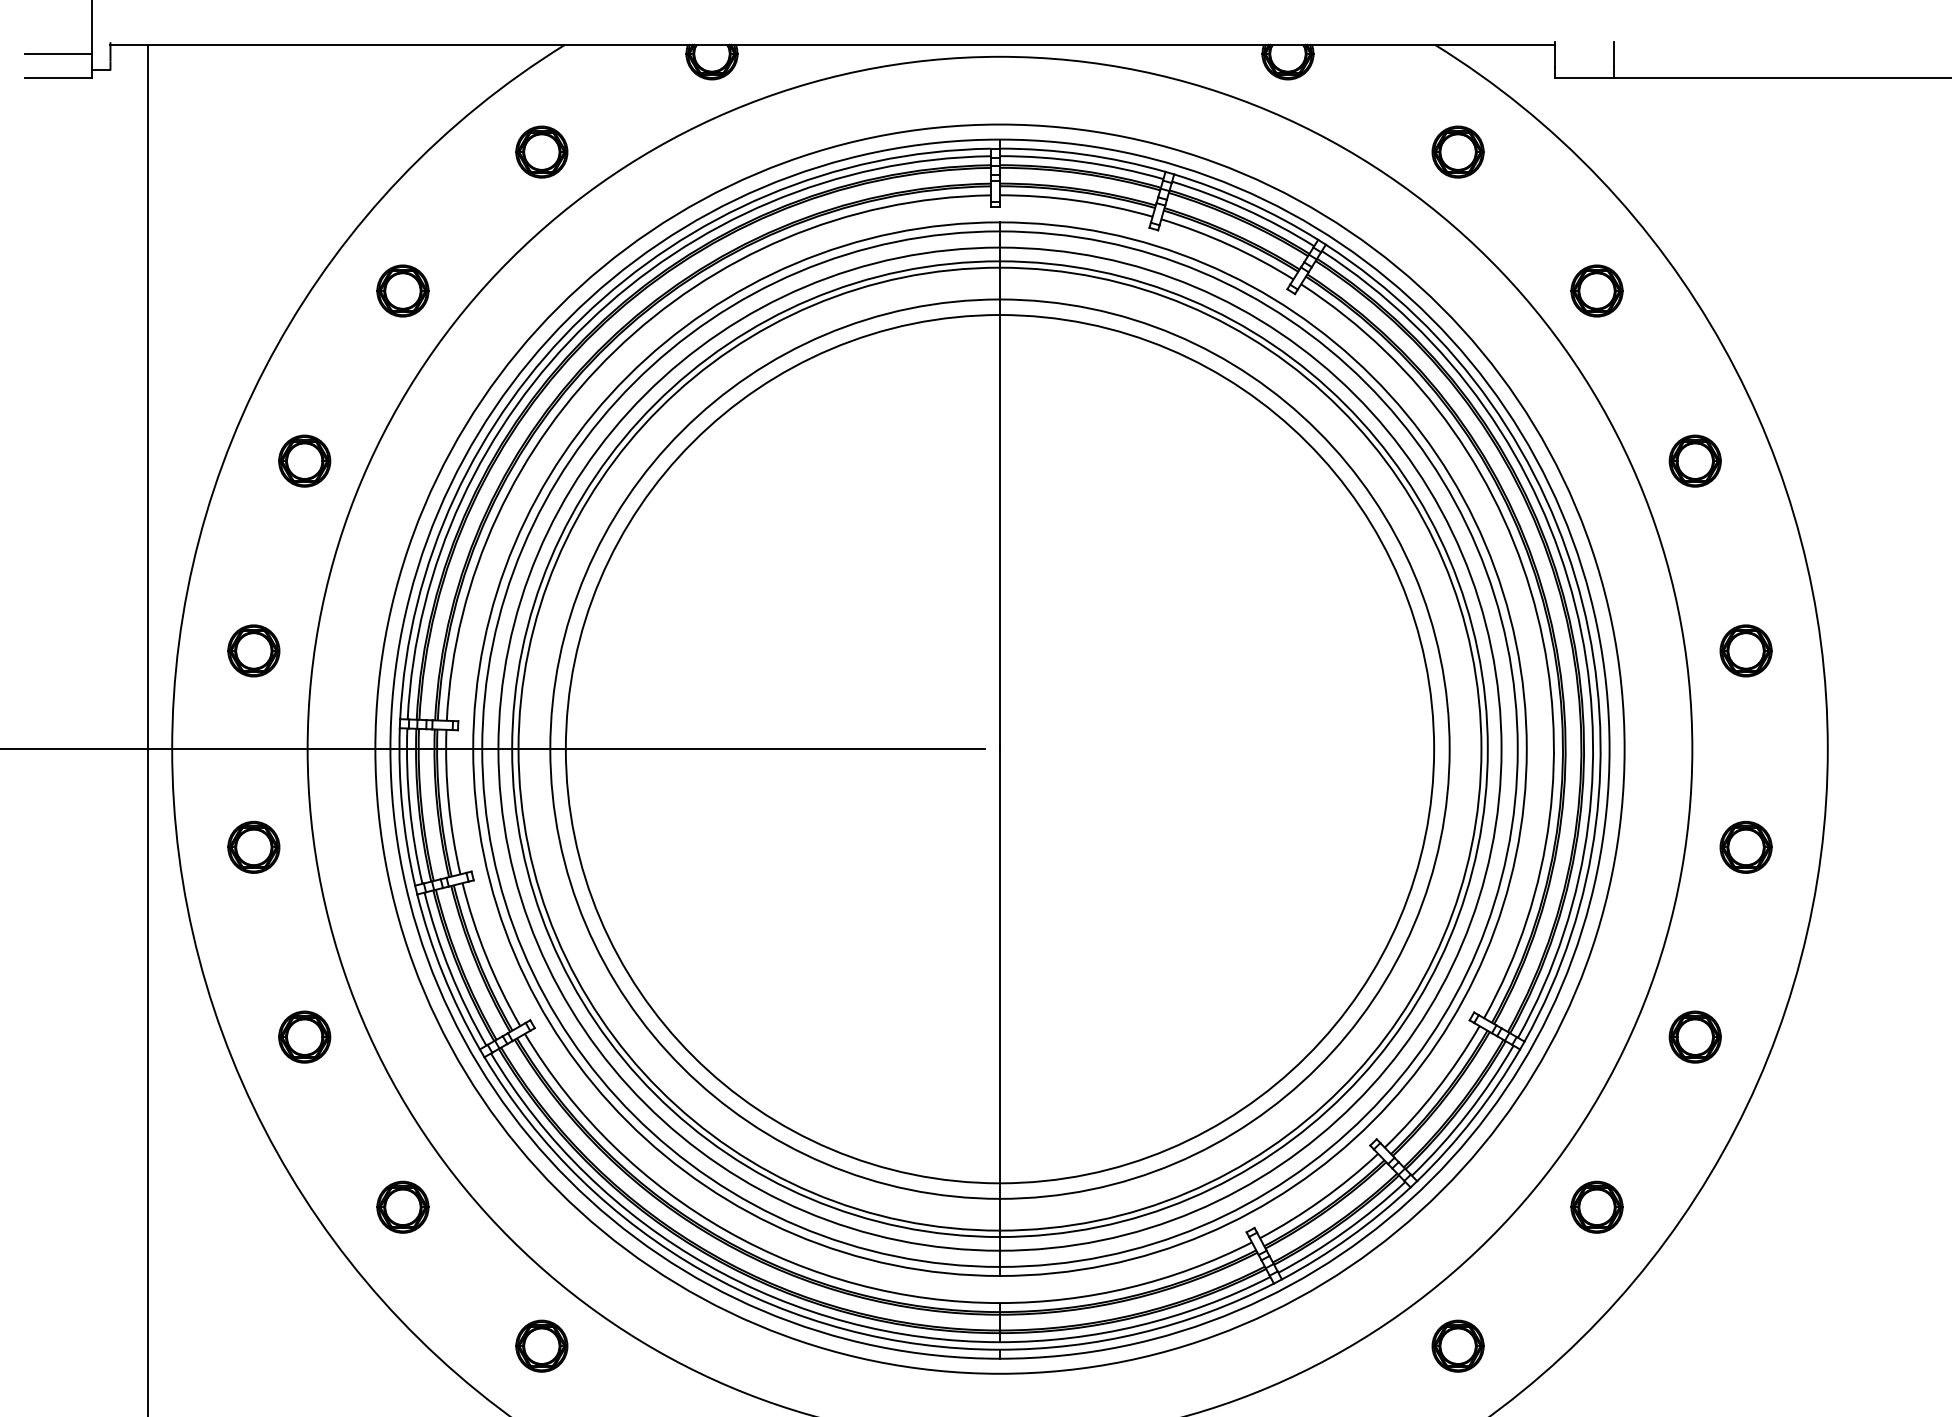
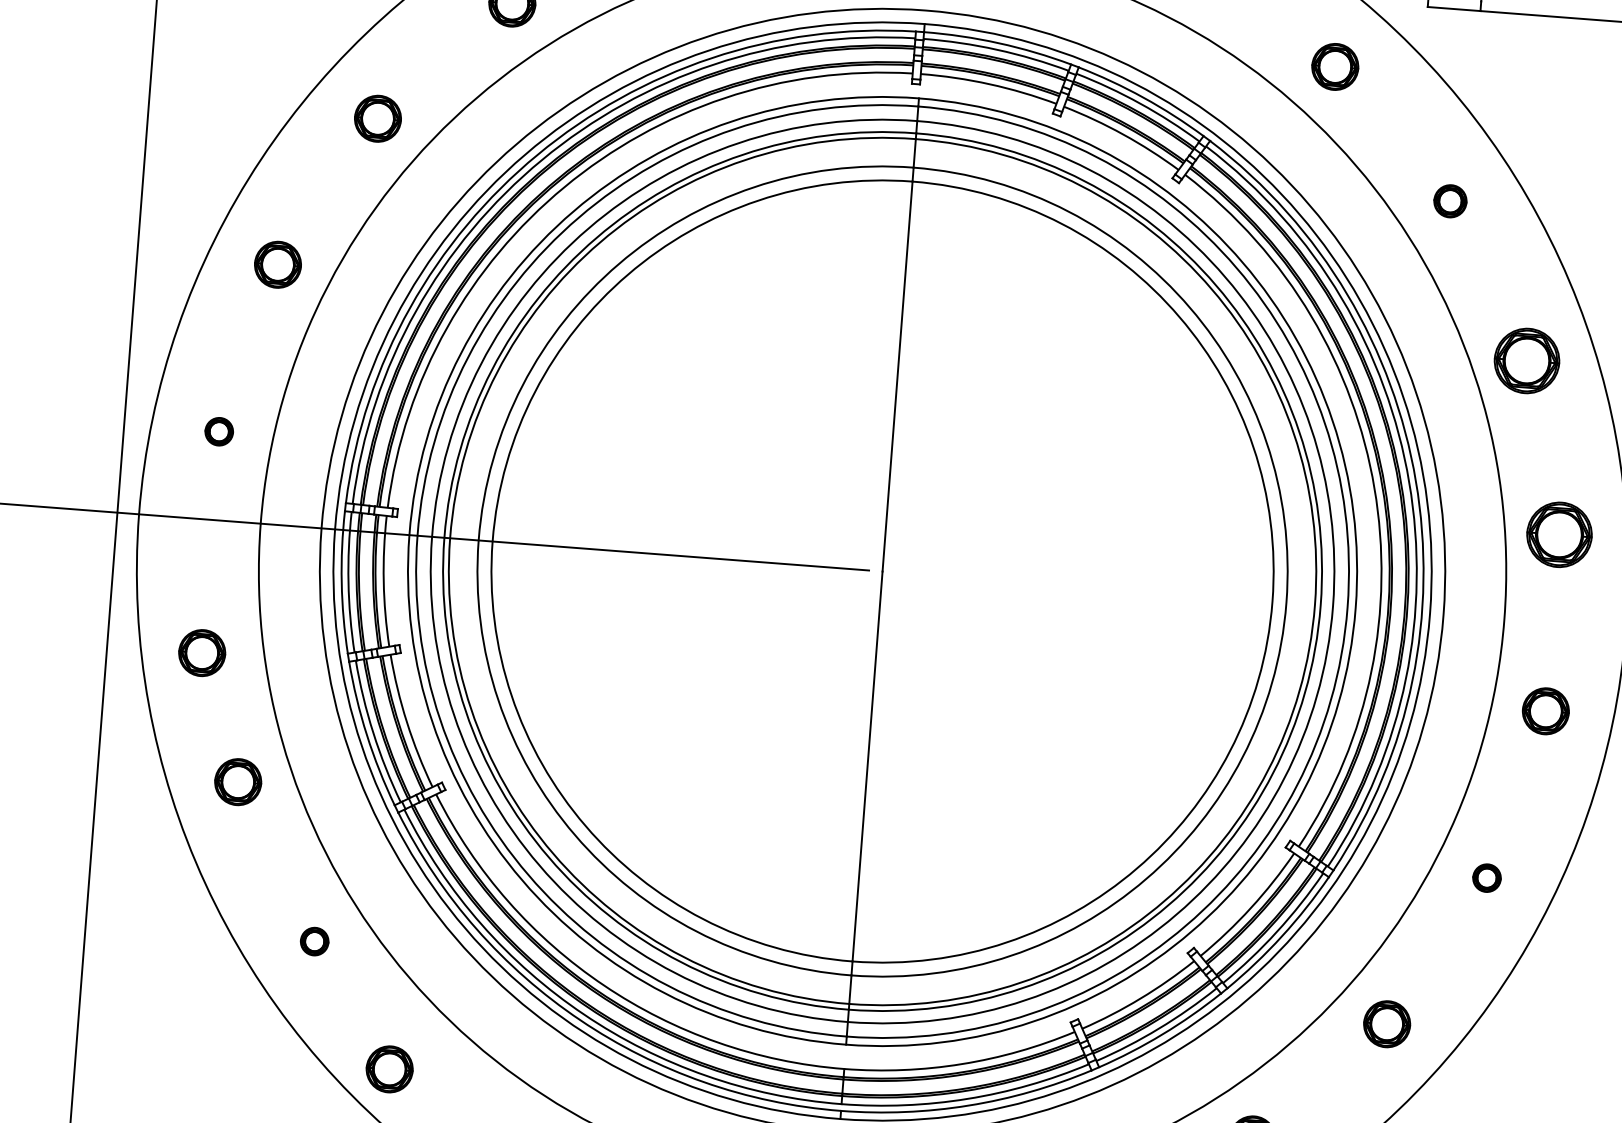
part: (1596, 290) -> (1450, 200), size x0.7
part: (1694, 460) -> (1526, 360), size x1.4
part: (253, 650) -> (218, 431), size x0.6
part: (1745, 650) -> (1558, 534), size x1.4
part: (253, 846) -> (201, 652), moved
part: (1694, 1036) -> (1486, 877), size x0.6
part: (402, 1206) -> (314, 940), size x0.6
part: (541, 1345) -> (389, 1068), moved

